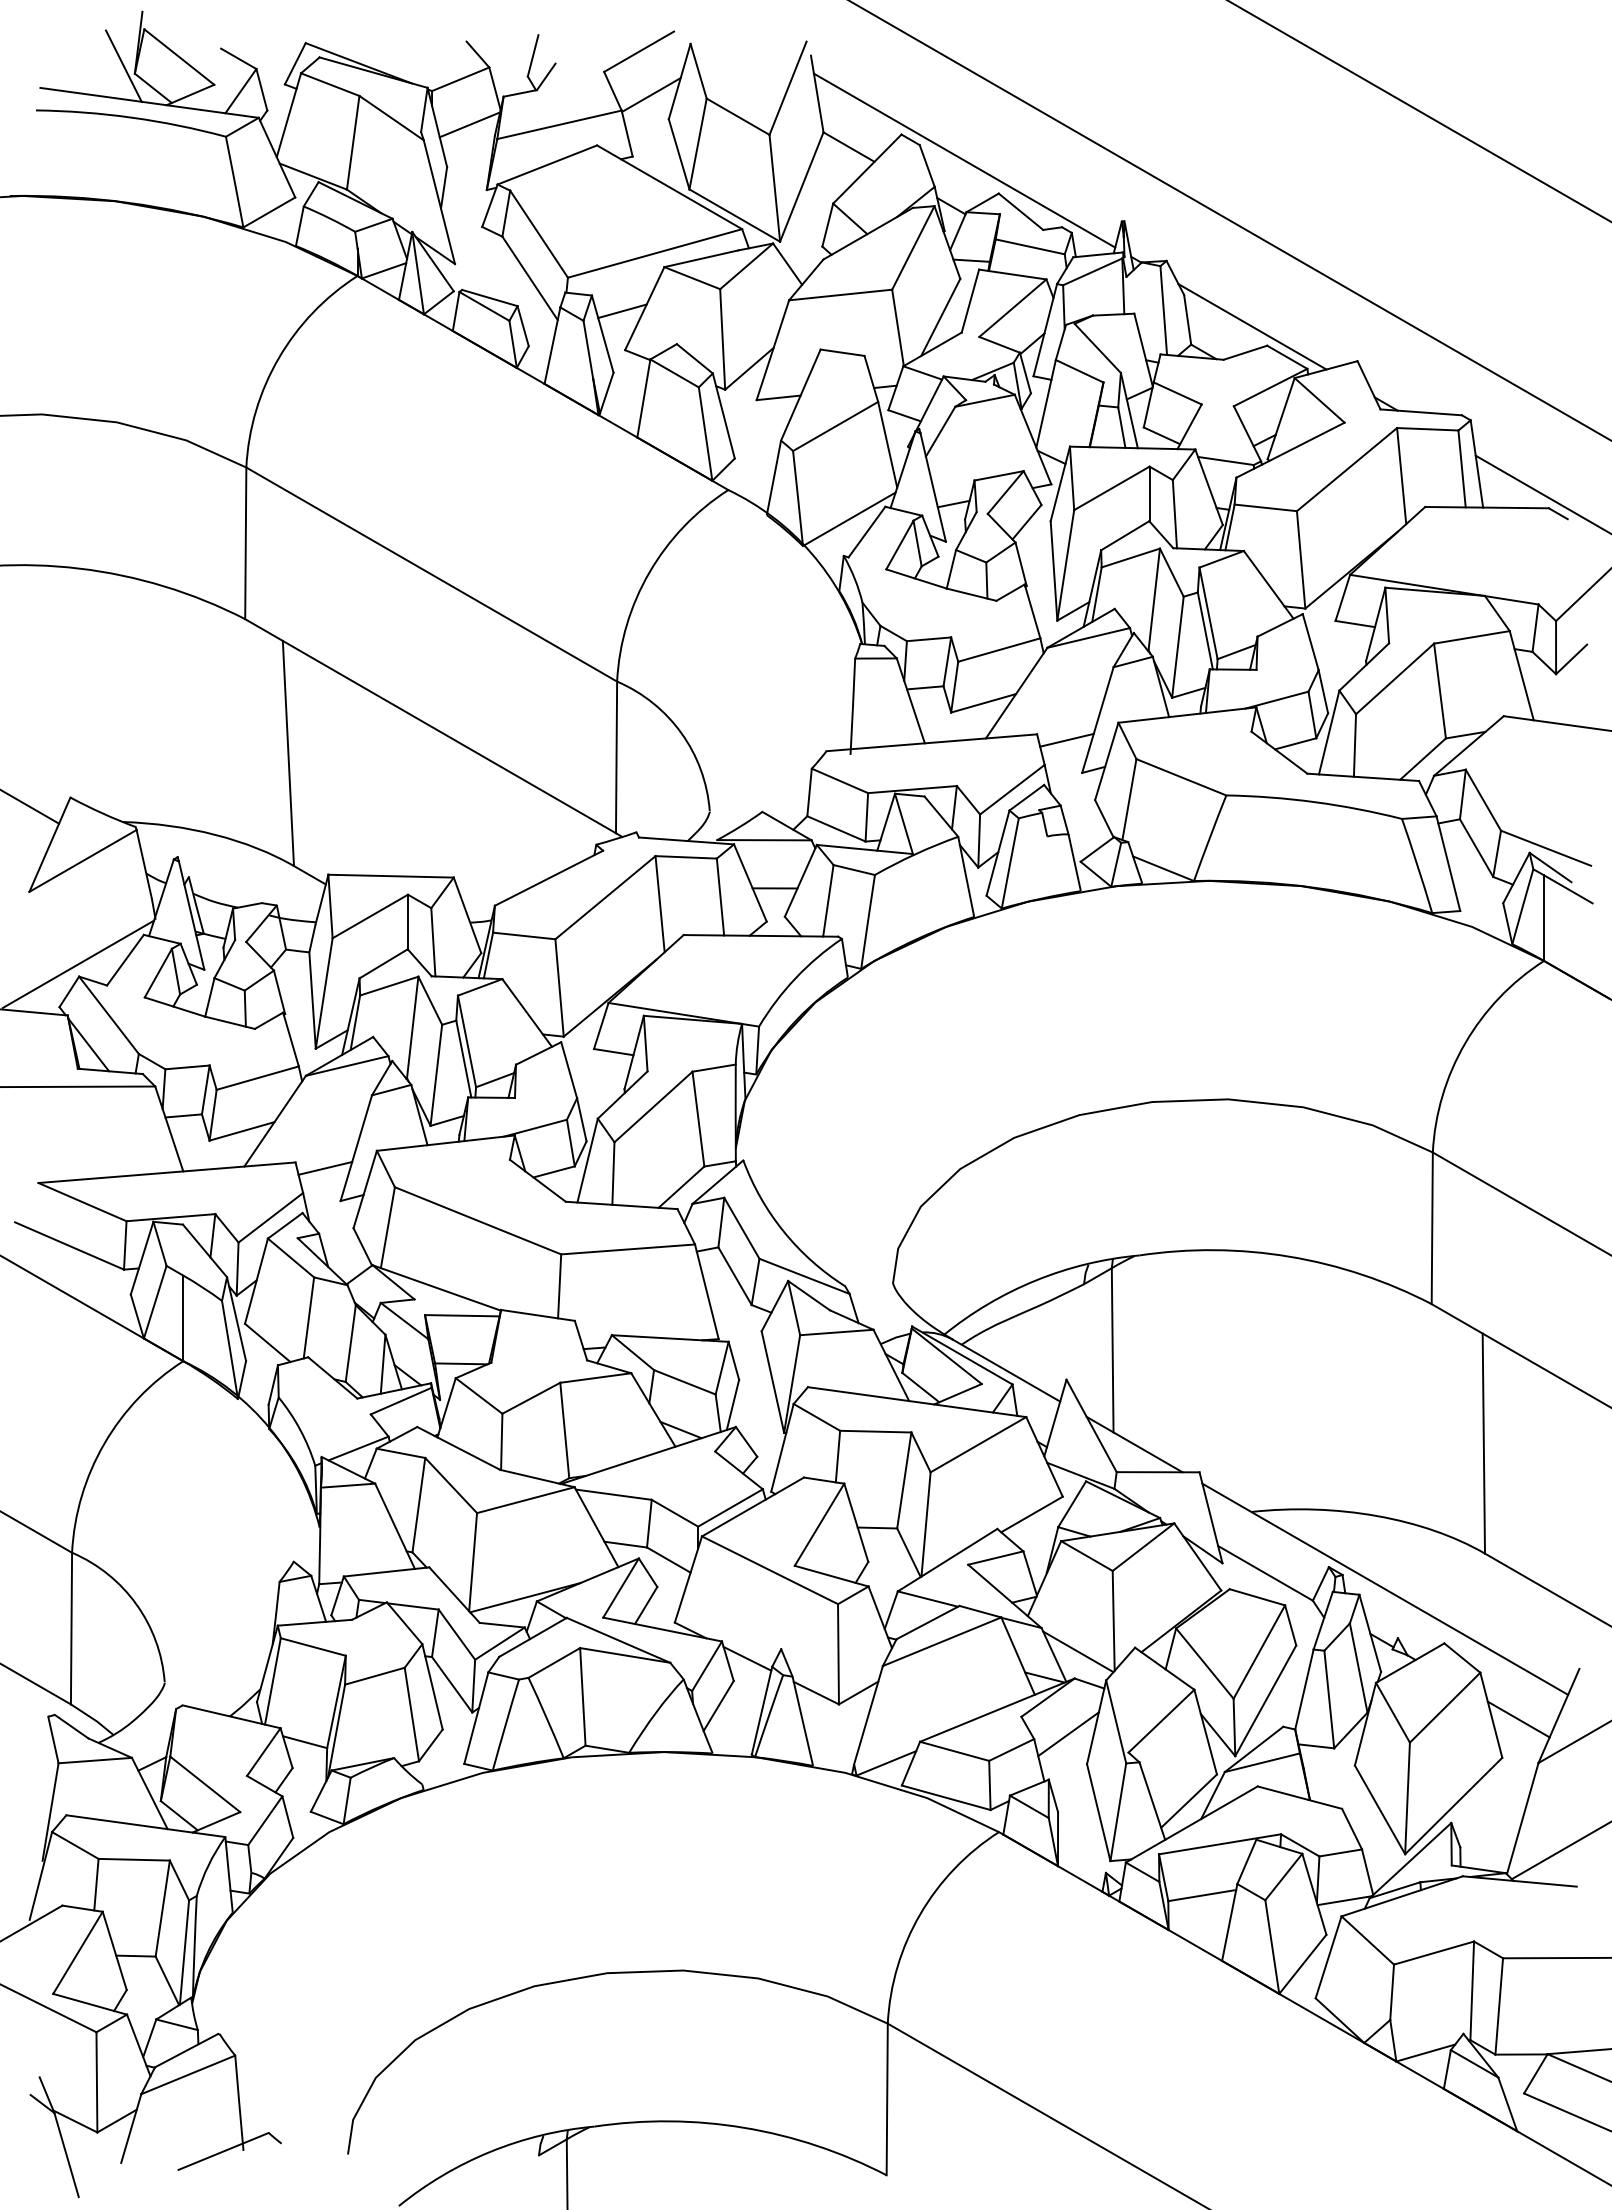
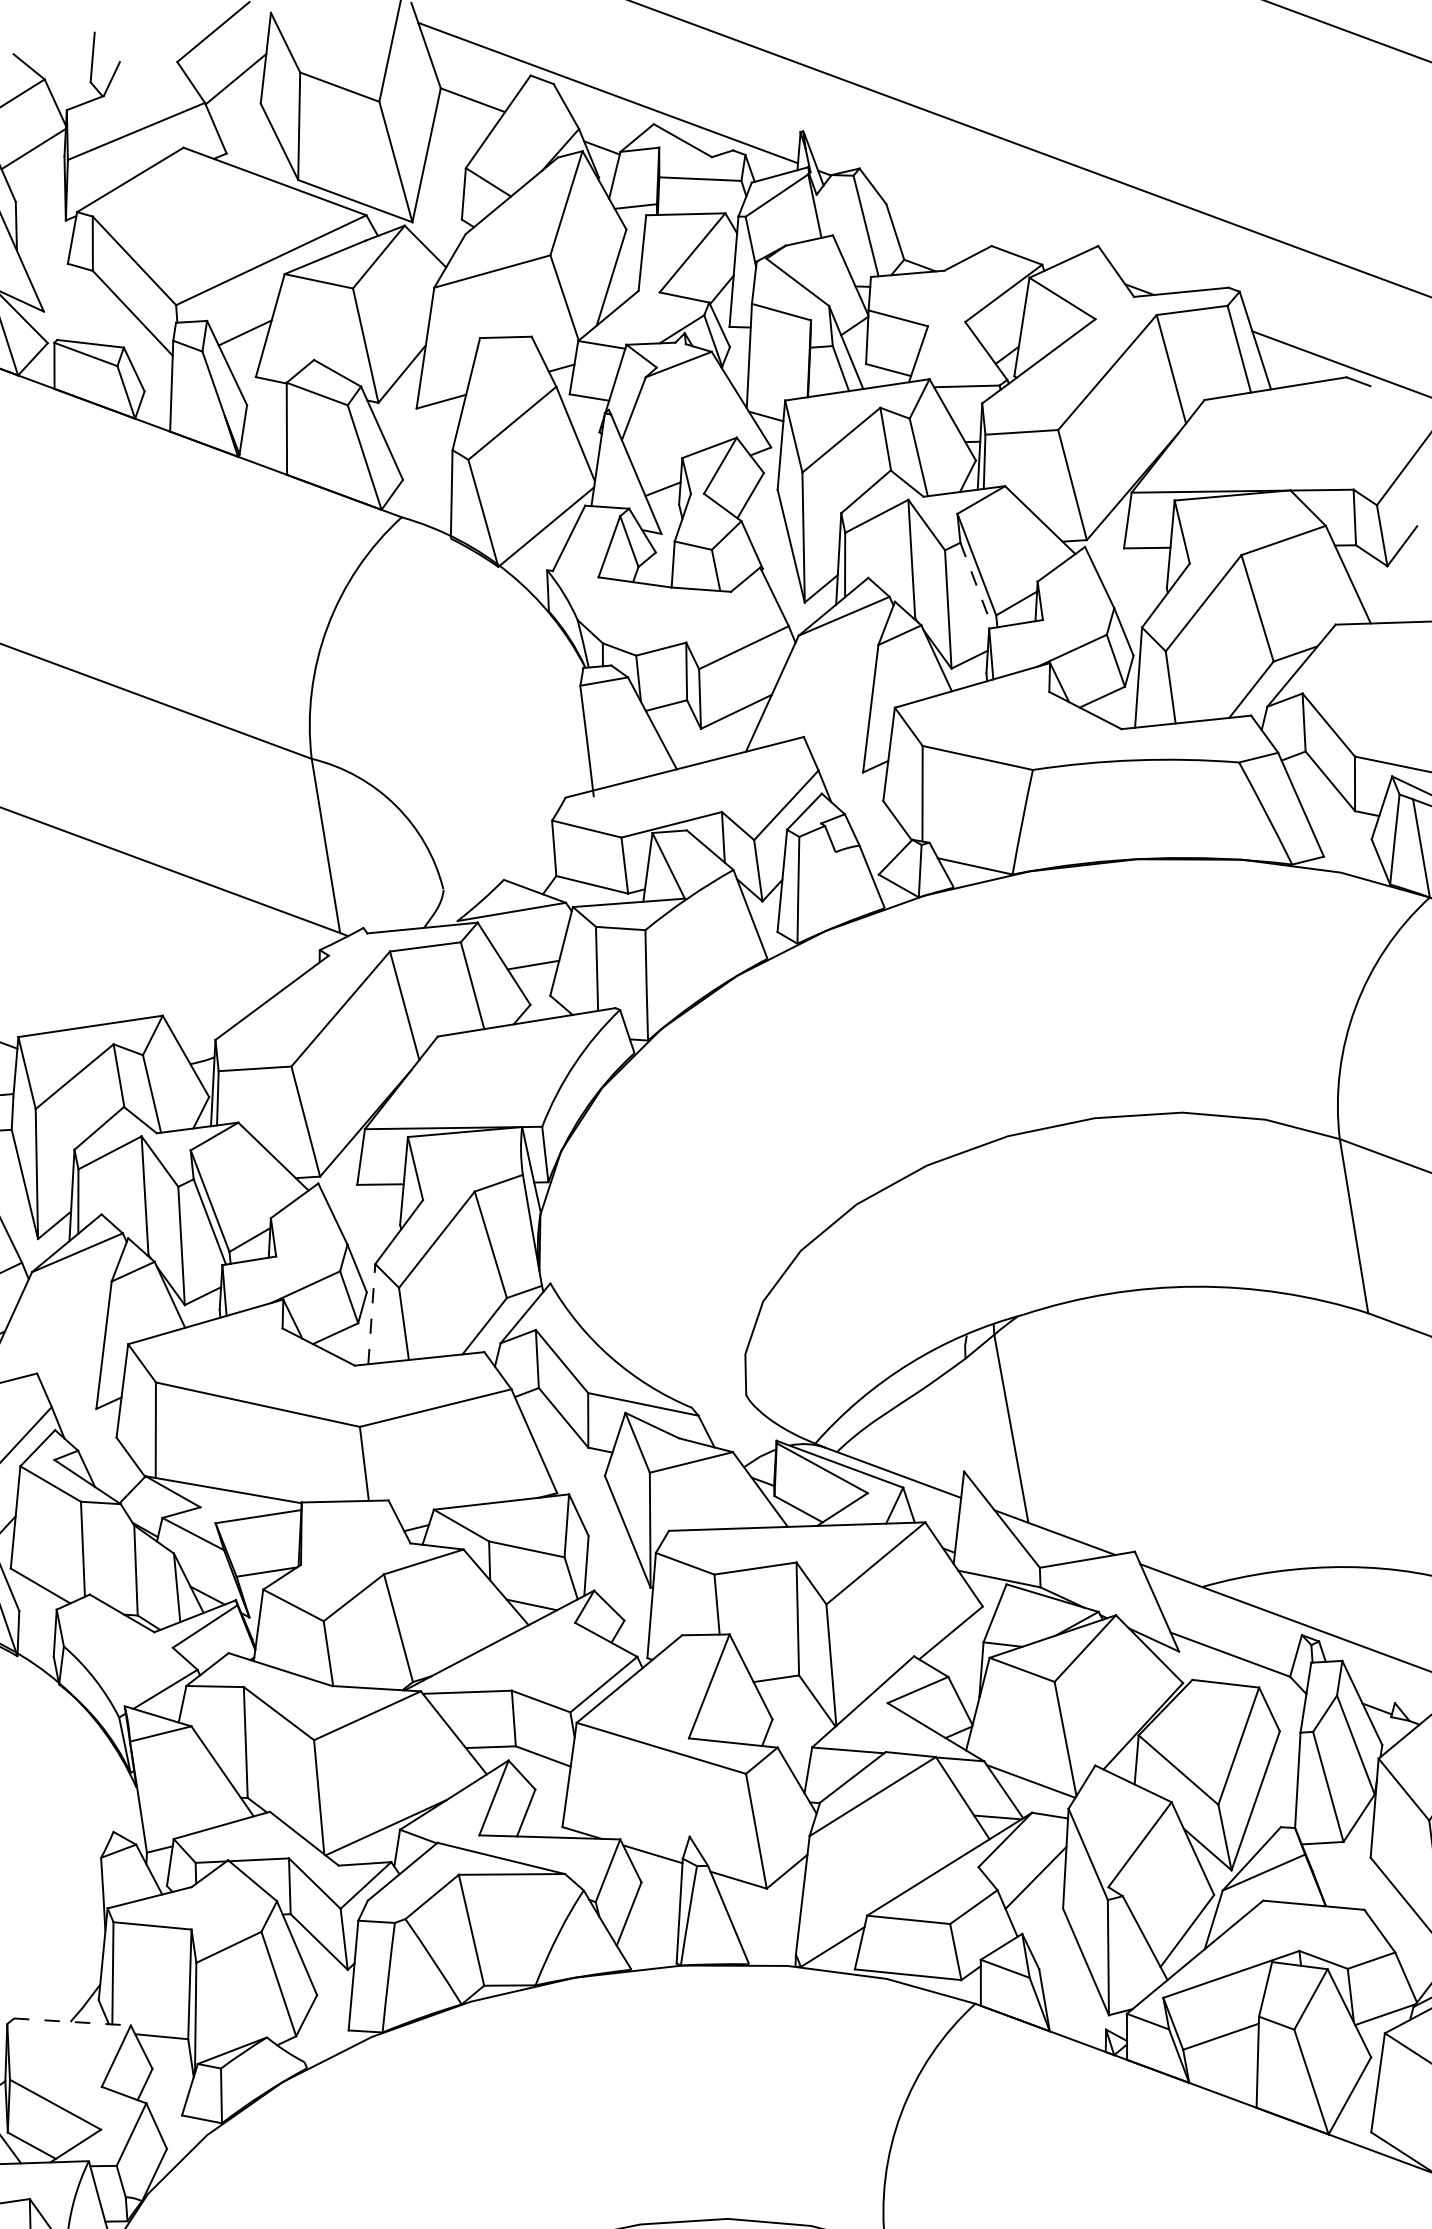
line: (1252, 326) -> (970, 226), removed
line: (1205, 631) -> (976, 586), solid -> dashed
line: (1066, 739) -> (838, 737), removed
line: (587, 1160) -> (371, 1314), solid -> dashed
line: (325, 1168) -> (72, 1374), removed
line: (232, 1716) -> (73, 2021), solid -> dashed

